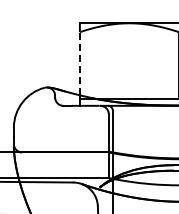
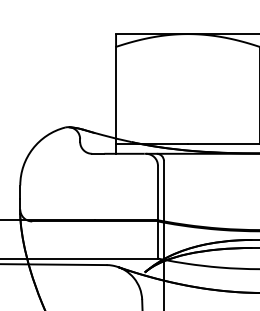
line: (79, 63) -> (115, 92), dashed -> solid

